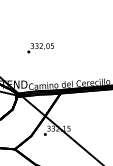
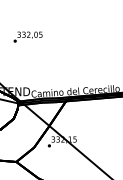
text: (40, 48) -> (27, 37), moved

